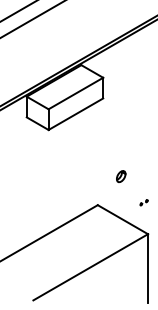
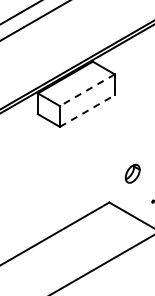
line: (75, 93) -> (86, 90), solid -> dashed
line: (75, 114) -> (86, 111), solid -> dashed
part: (121, 176) -> (133, 173), size x1.6

